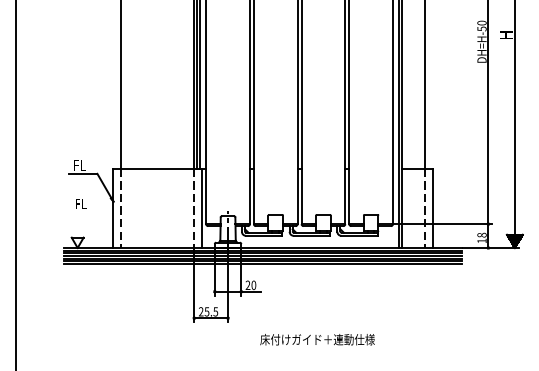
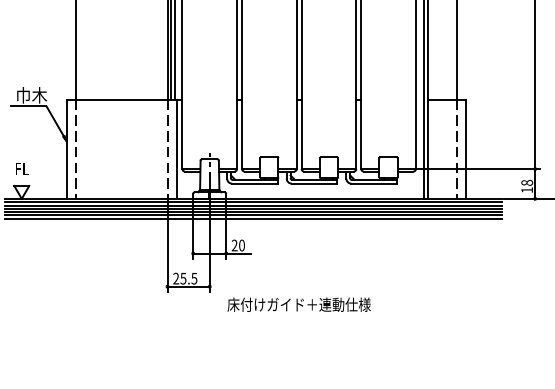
text: (85, 164) -> (31, 94), FL -> 巾木
text: (81, 203) -> (22, 168), moved
text: (317, 339) -> (299, 304), moved

